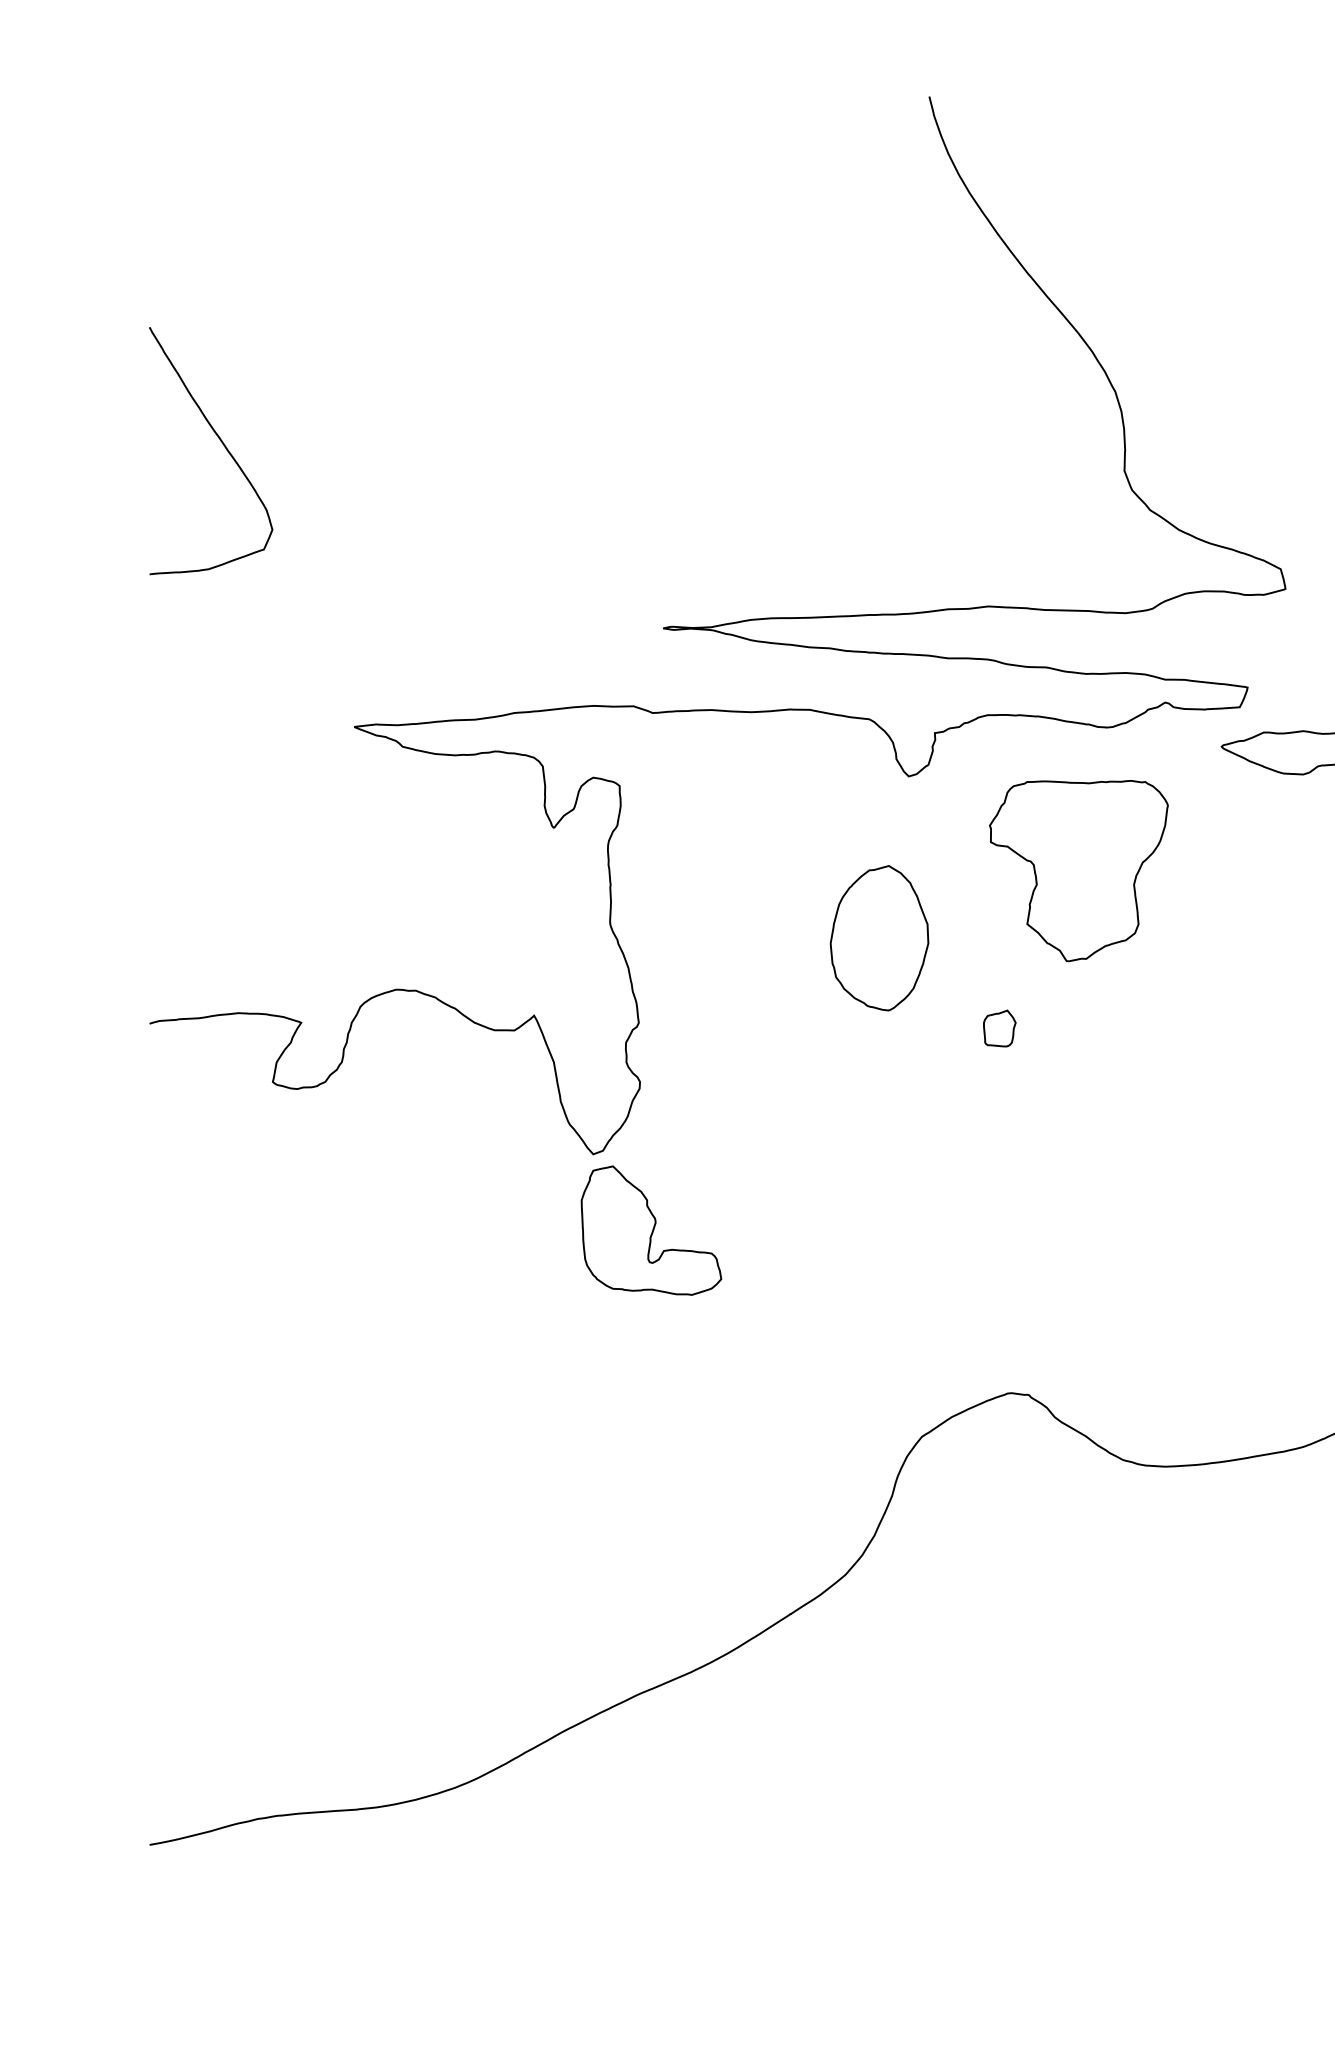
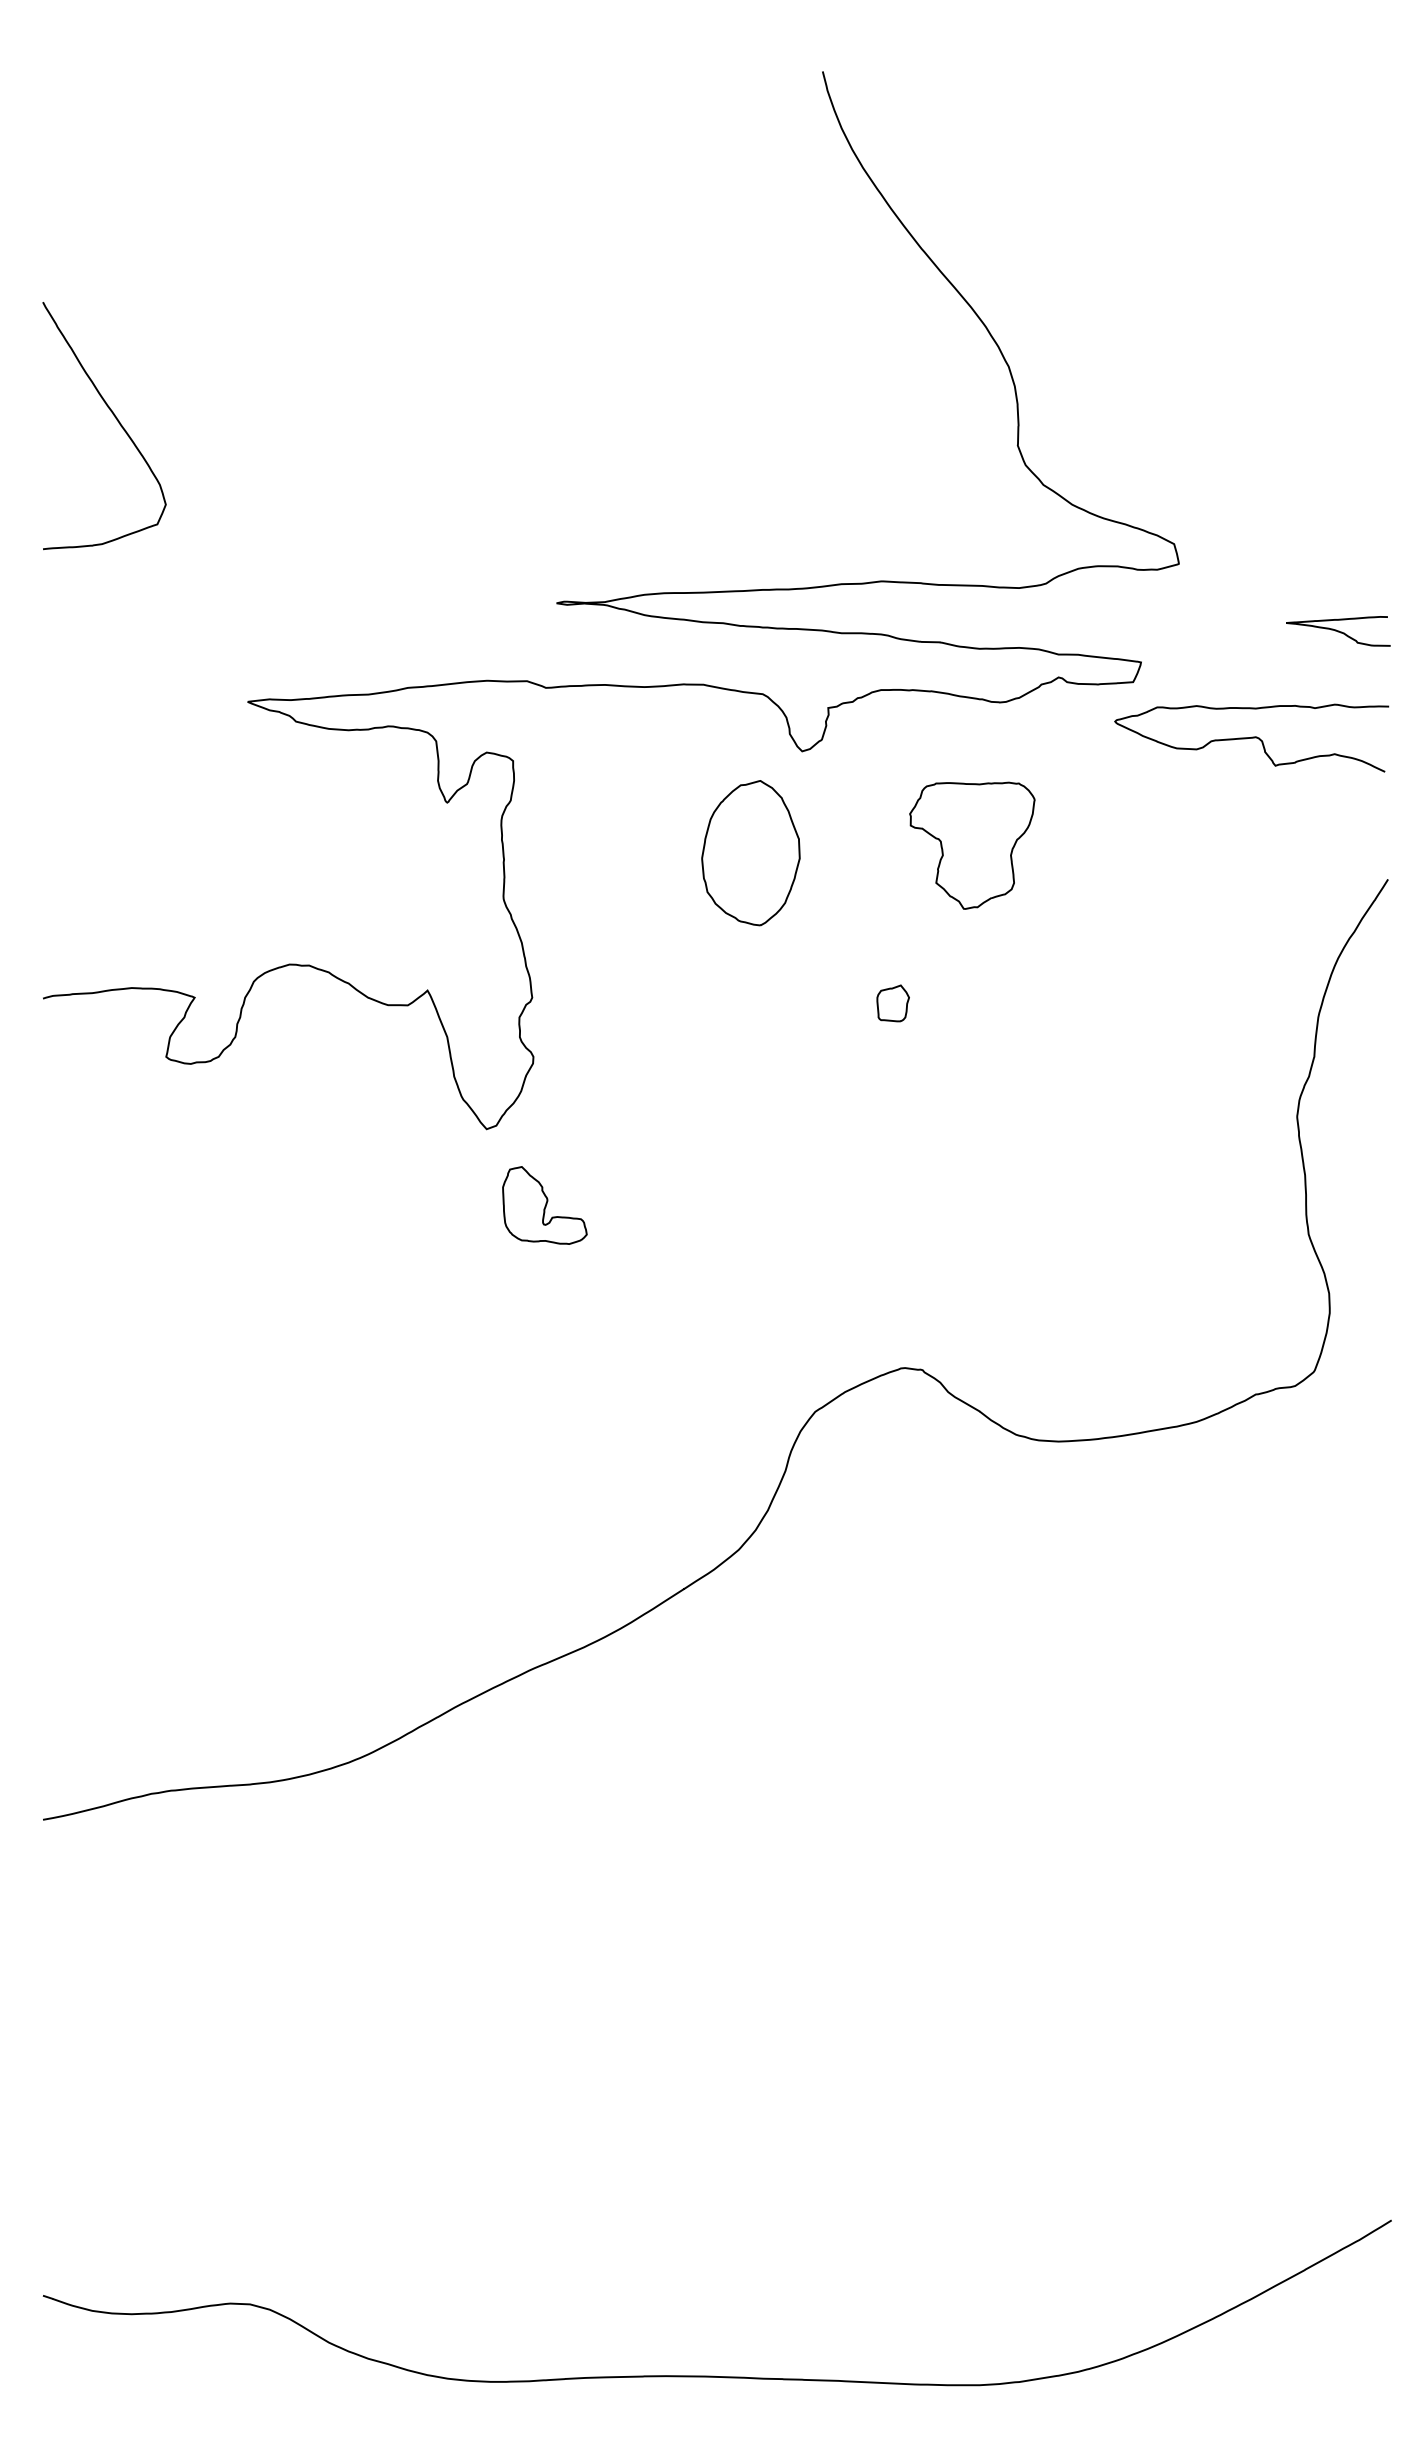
part: (1079, 870) -> (972, 845), size x0.7
part: (879, 938) -> (750, 853), moved
part: (651, 1230) -> (544, 1205), size x0.6

